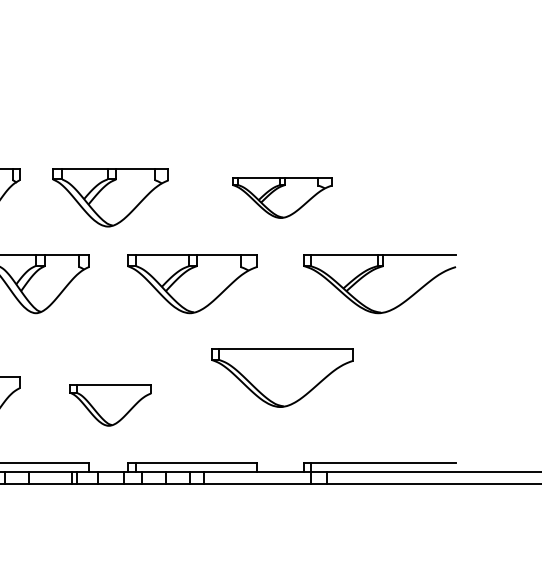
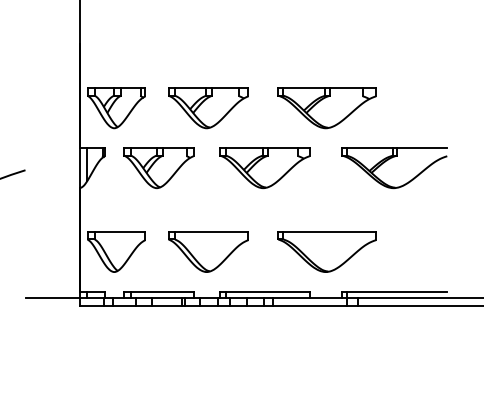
part: (281, 197) -> (326, 108), size x1.43
part: (281, 377) -> (326, 251), moved
part: (110, 404) -> (208, 251), size x1.43

